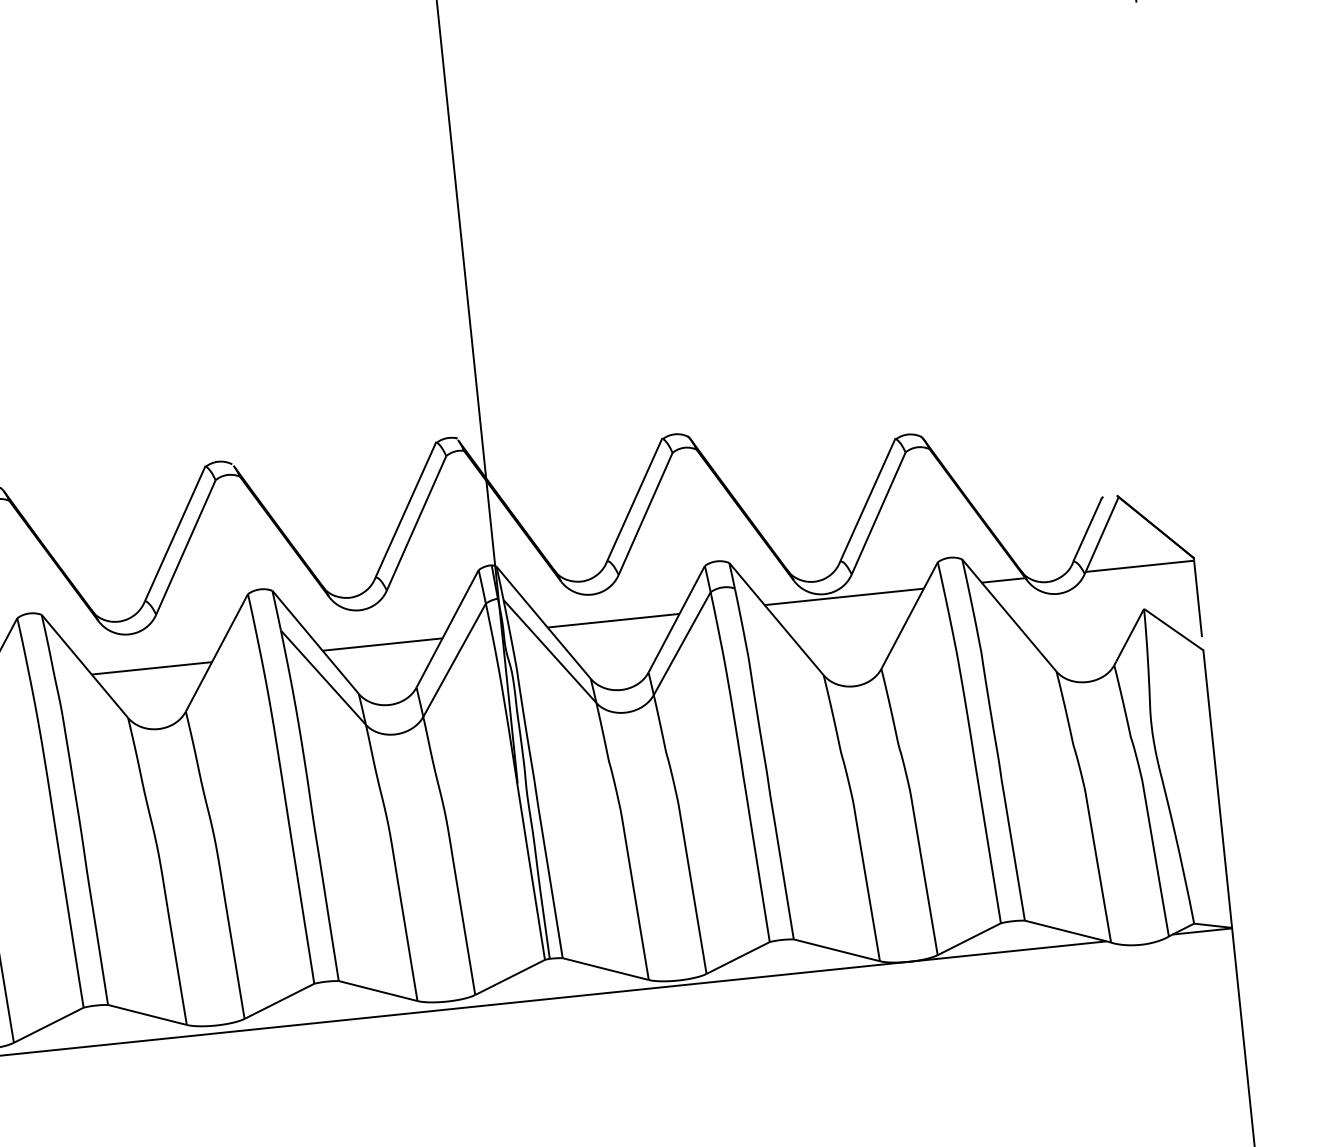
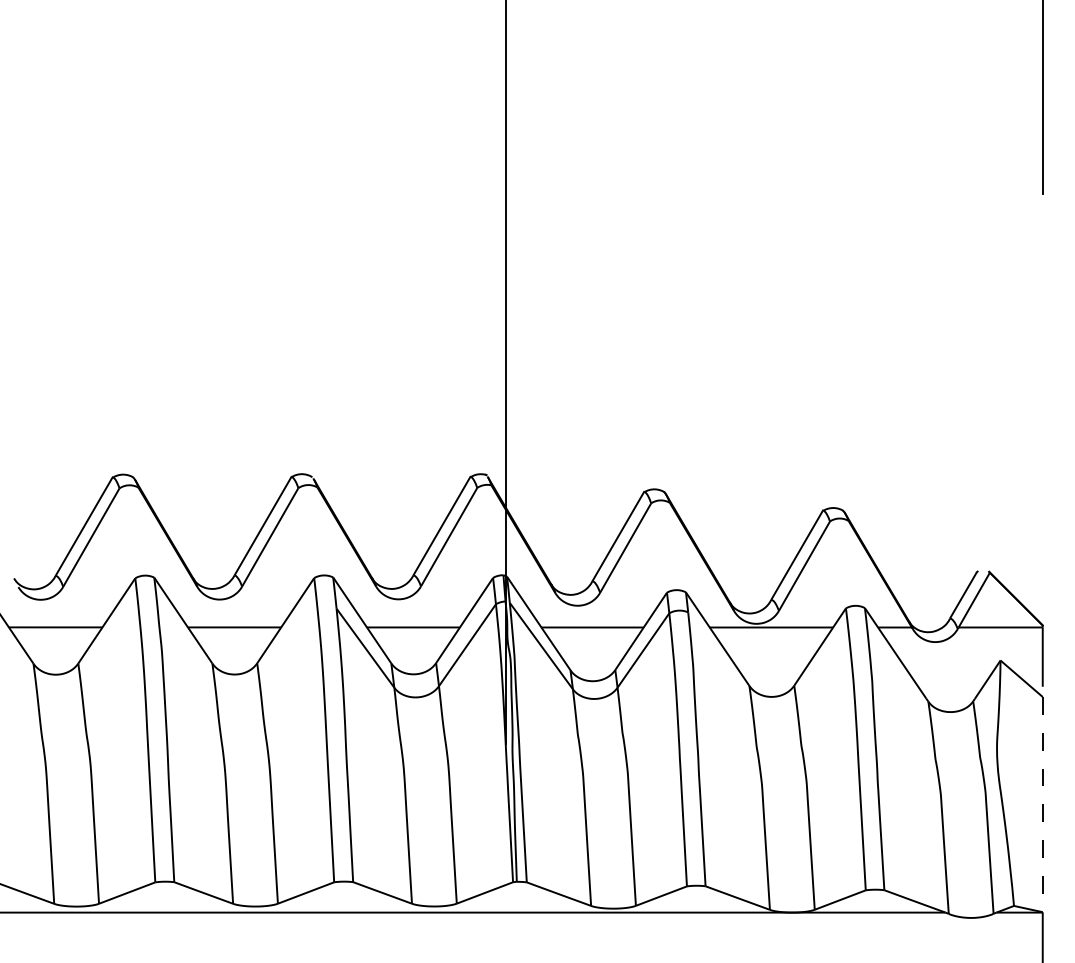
line: (1217, 789) -> (1042, 804), solid -> dashed

